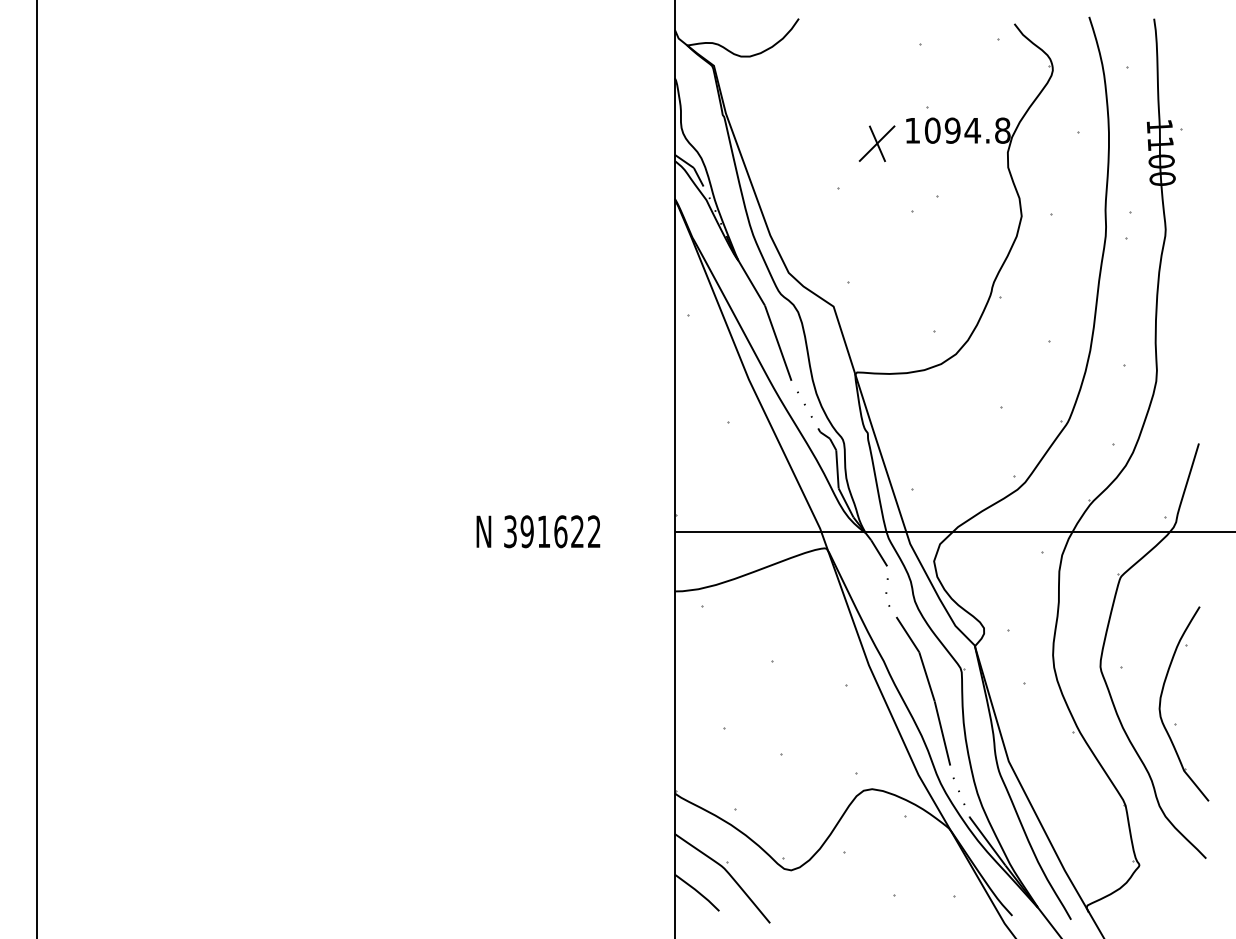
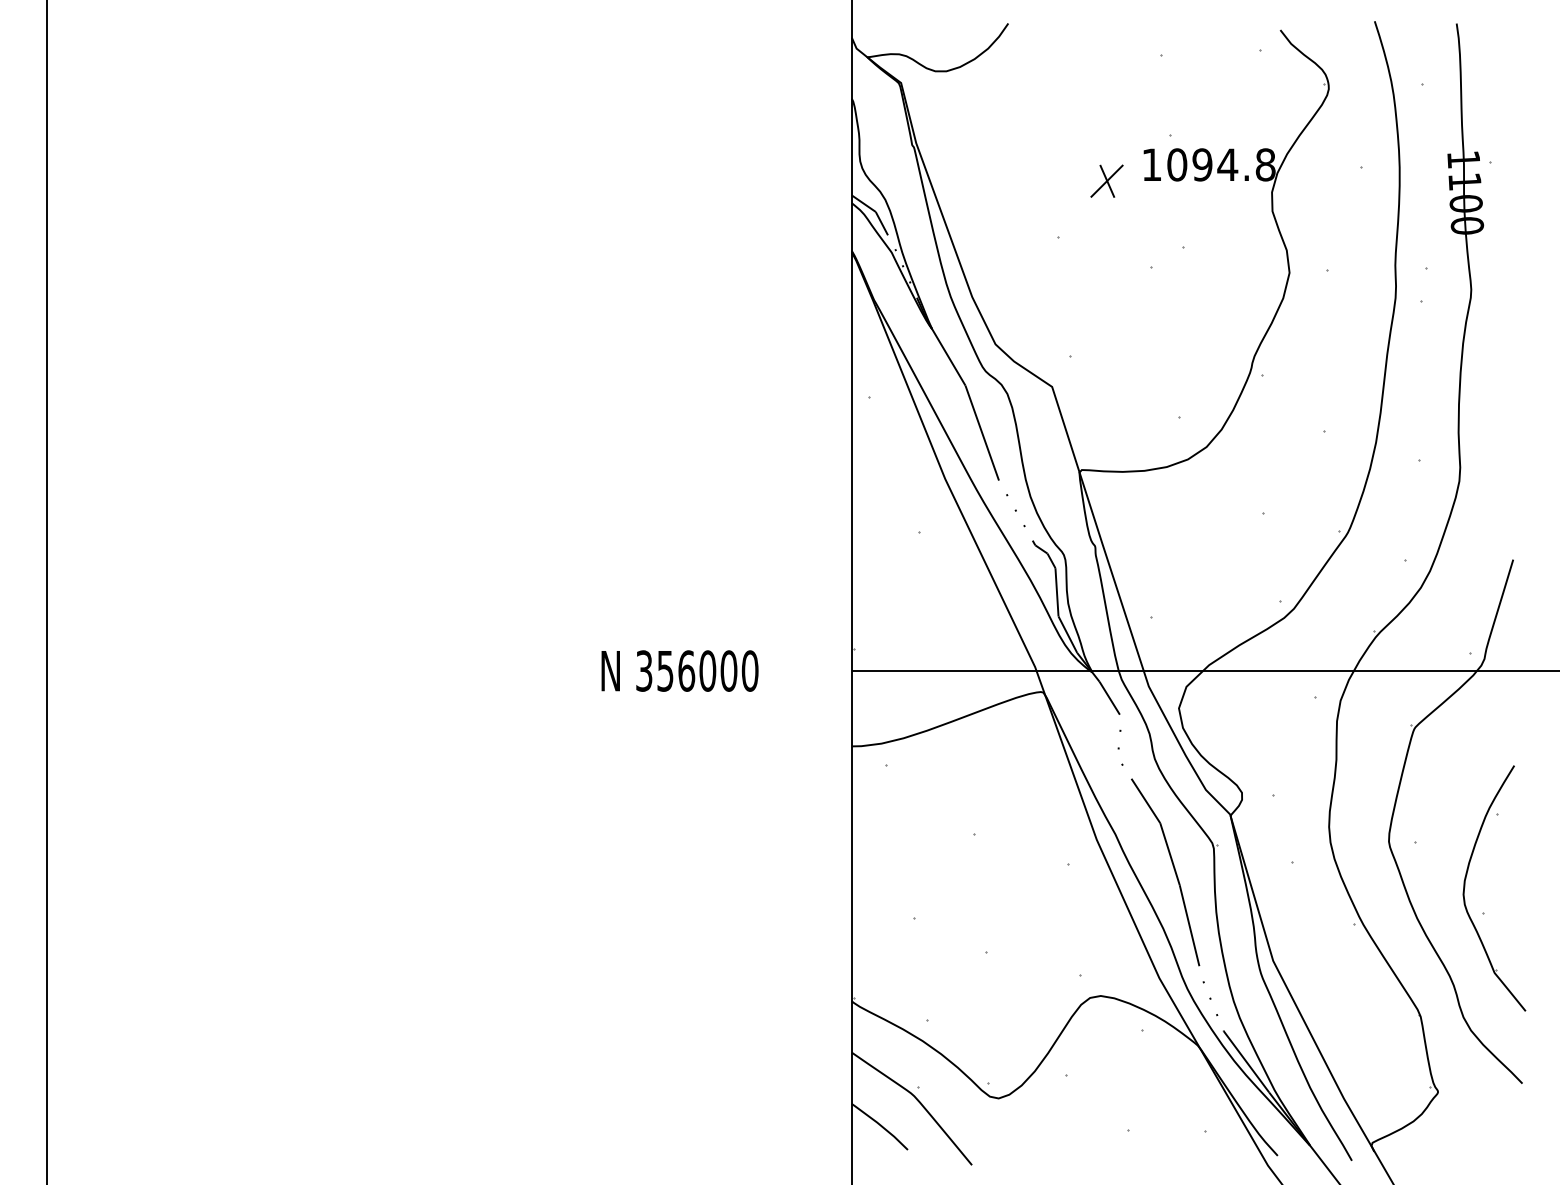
part: (876, 143) -> (1106, 180), size x0.71
text: (560, 531) -> (707, 670), 391622 -> 356000

